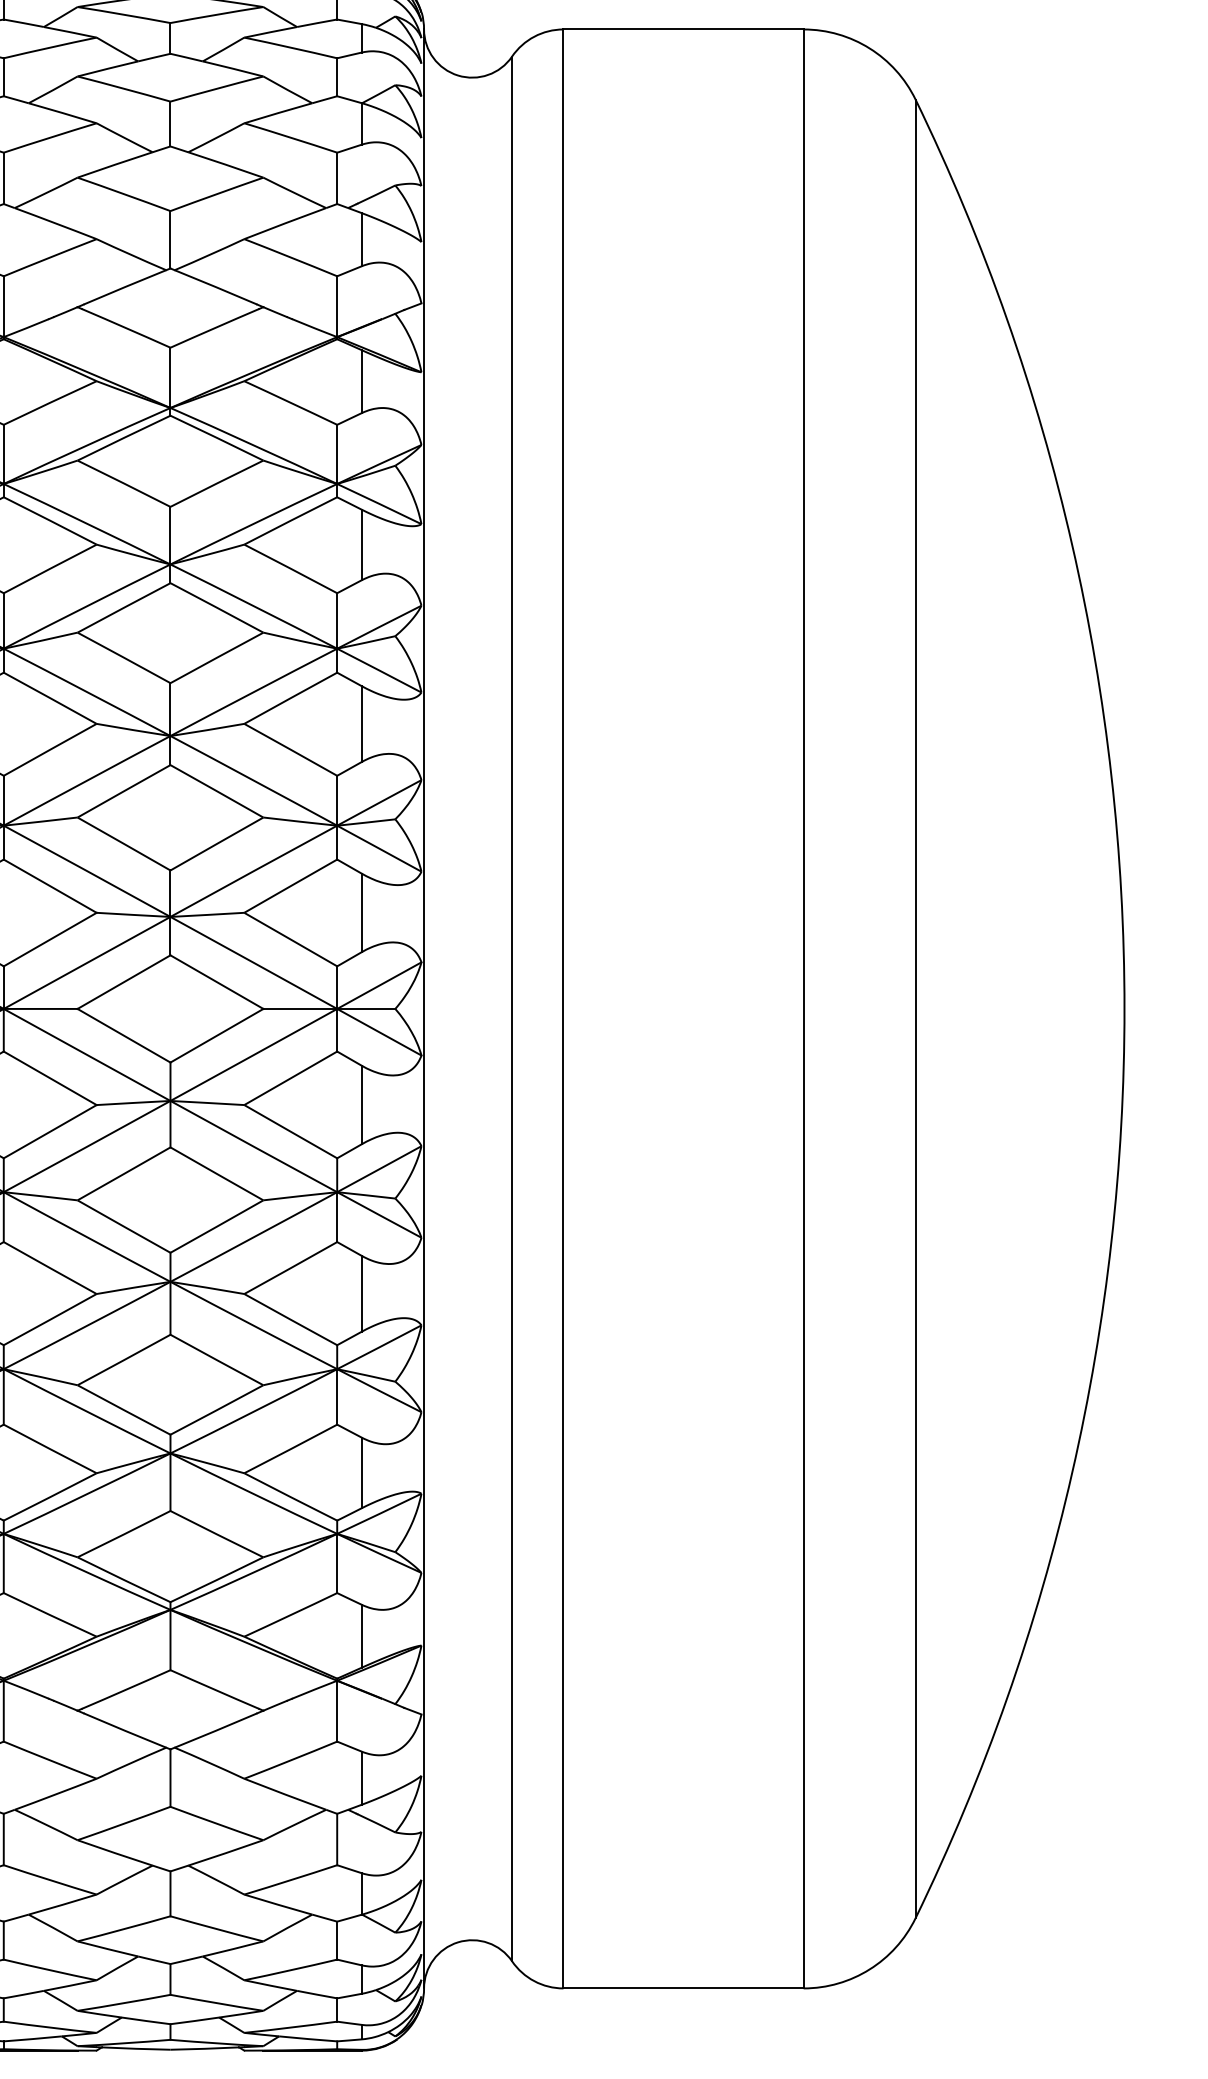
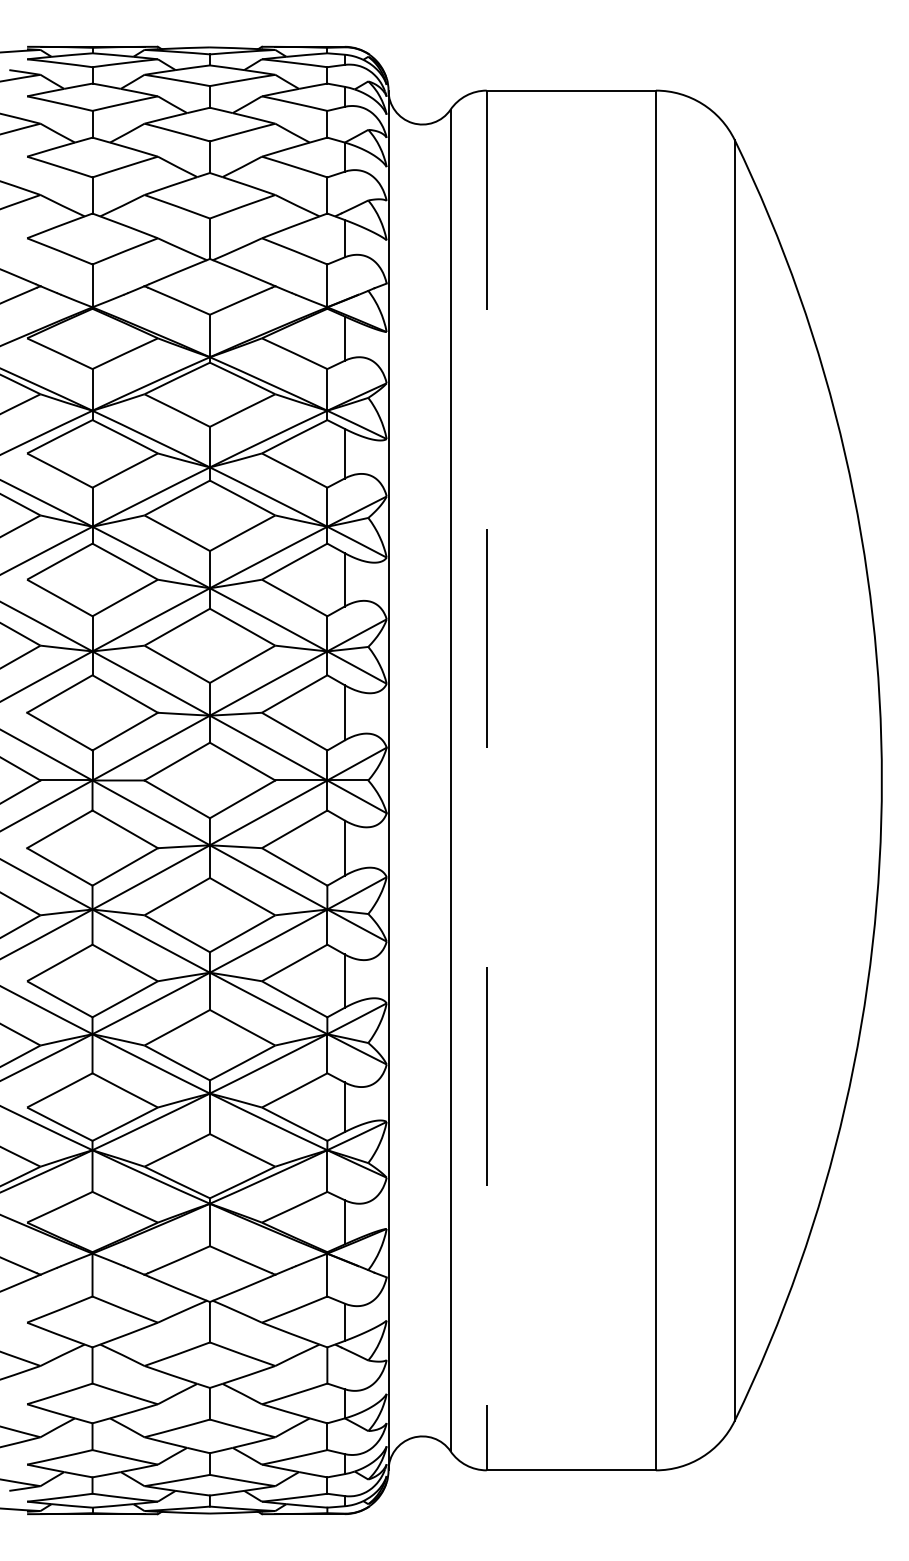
line: (563, 1008) -> (486, 780), solid -> dashed

